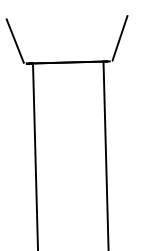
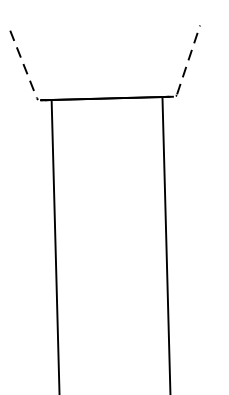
line: (120, 37) -> (189, 59), solid -> dashed
line: (15, 41) -> (24, 65), solid -> dashed

